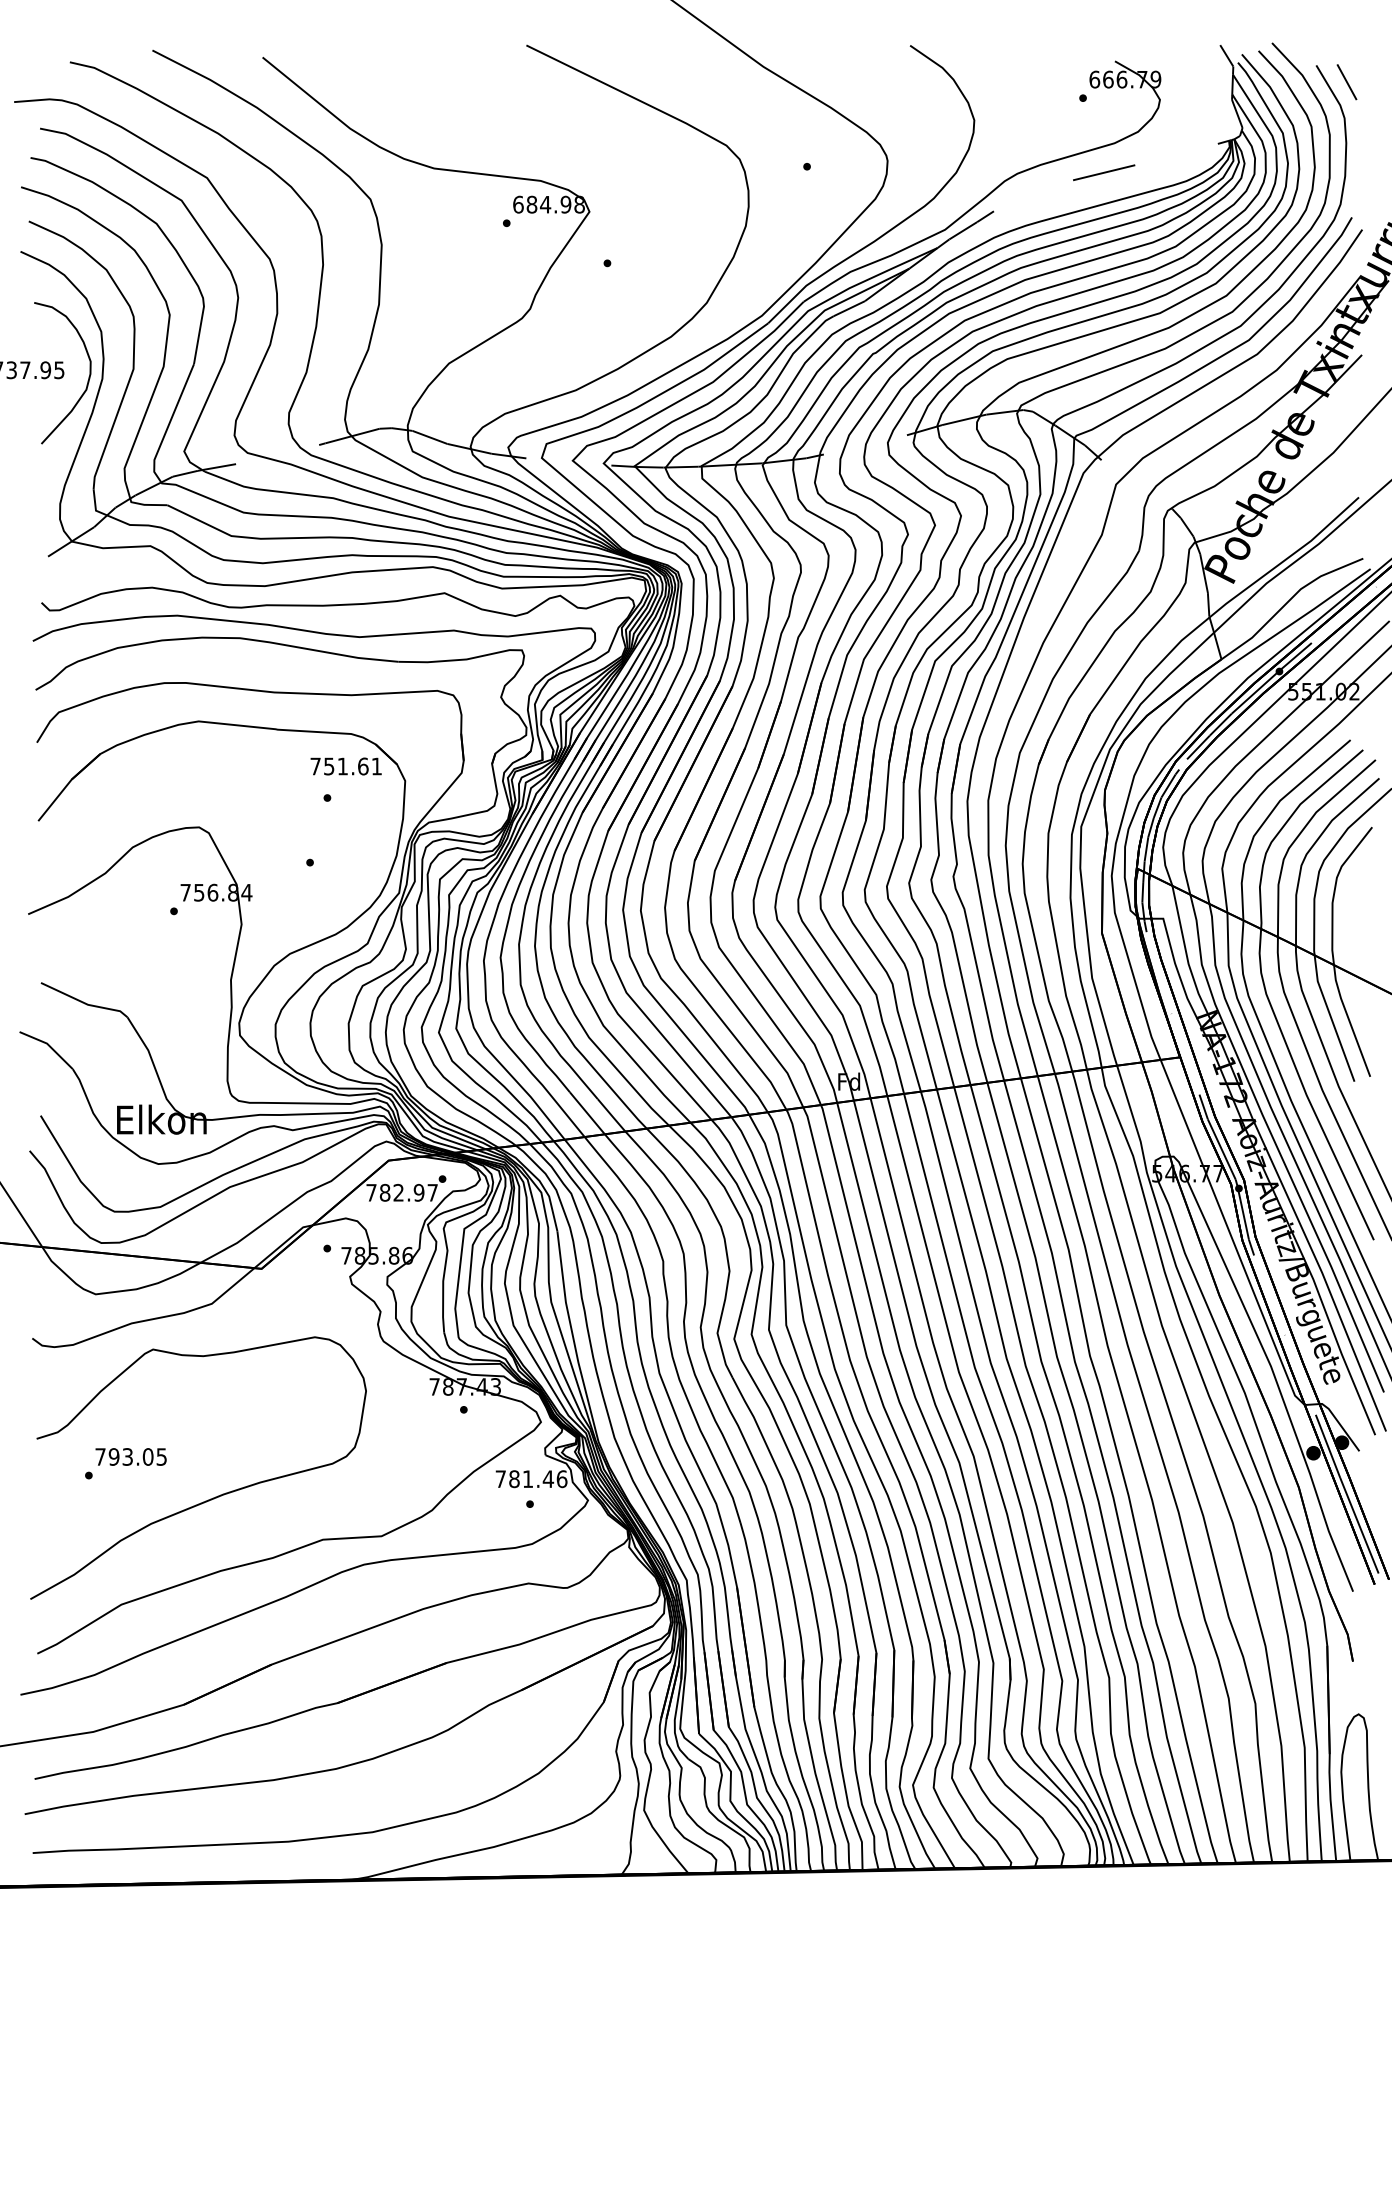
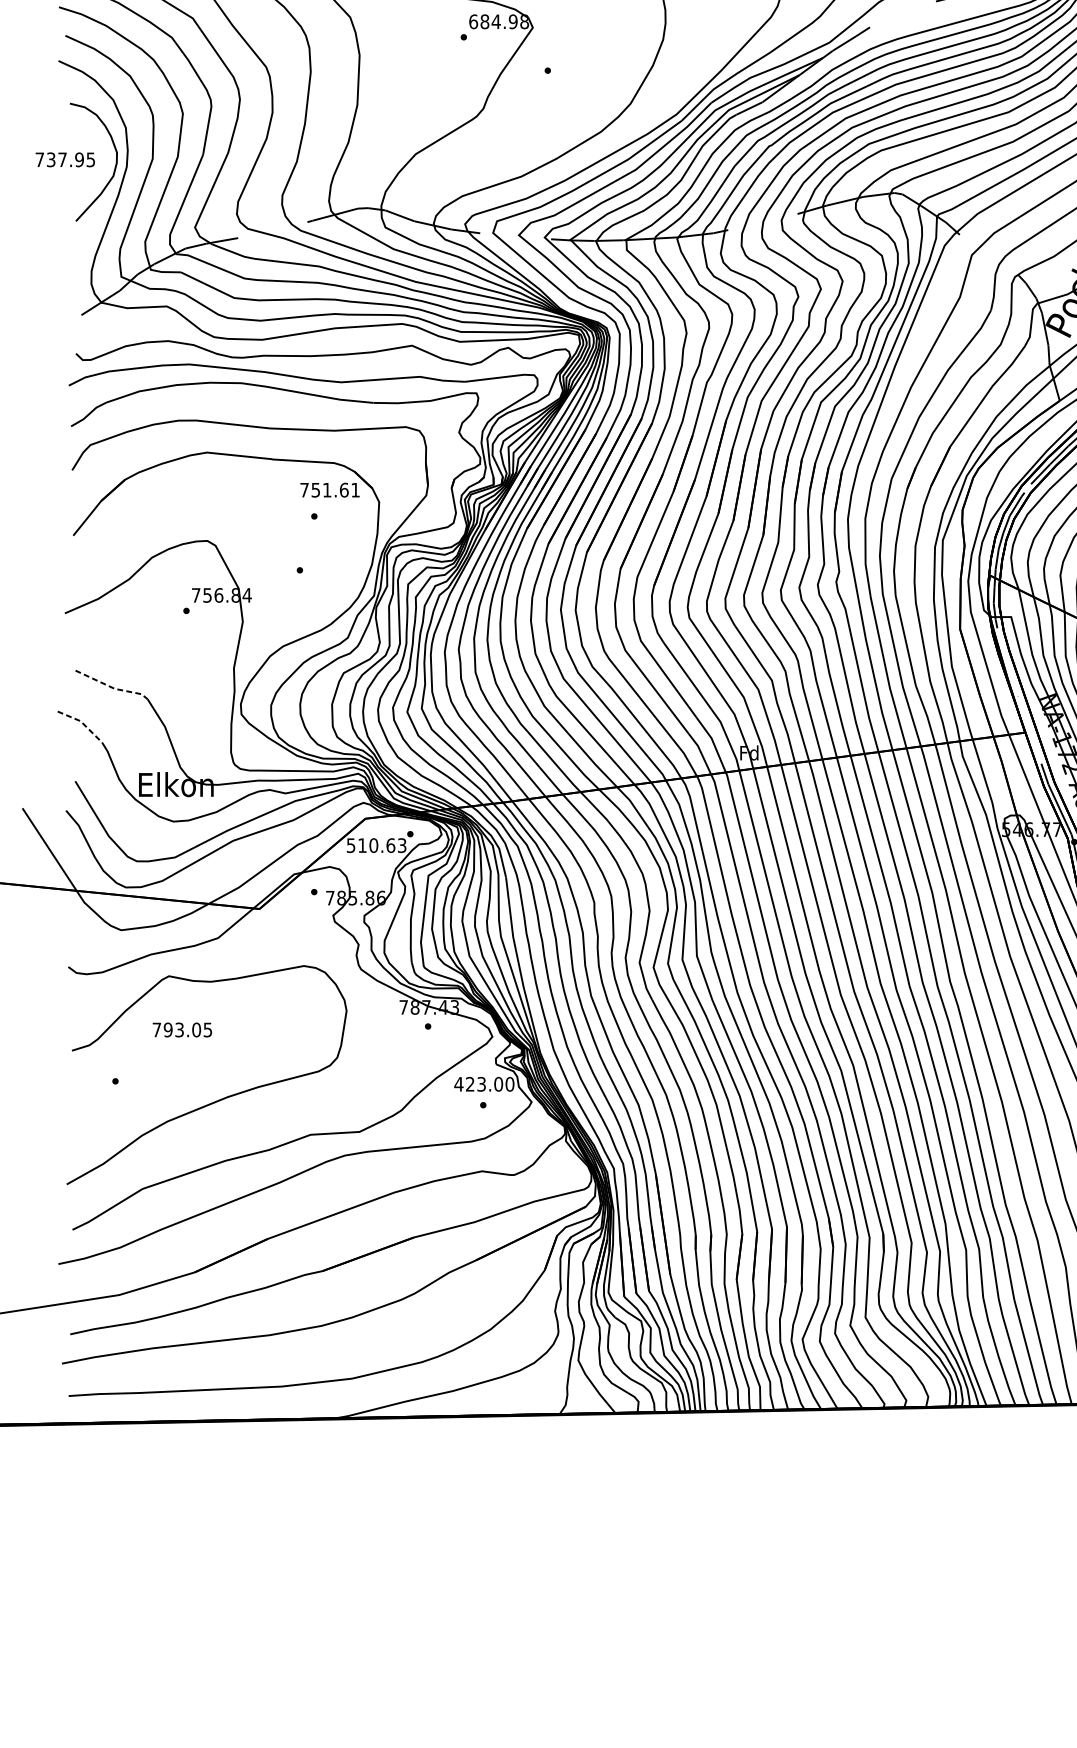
line: (85, 1003) -> (112, 687), solid -> dashed
line: (49, 1045) -> (82, 722), solid -> dashed
text: (401, 1192) -> (376, 845), 782.97 -> 510.63
text: (130, 1456) -> (181, 1029), moved
text: (531, 1479) -> (484, 1084), 781.46 -> 423.00

